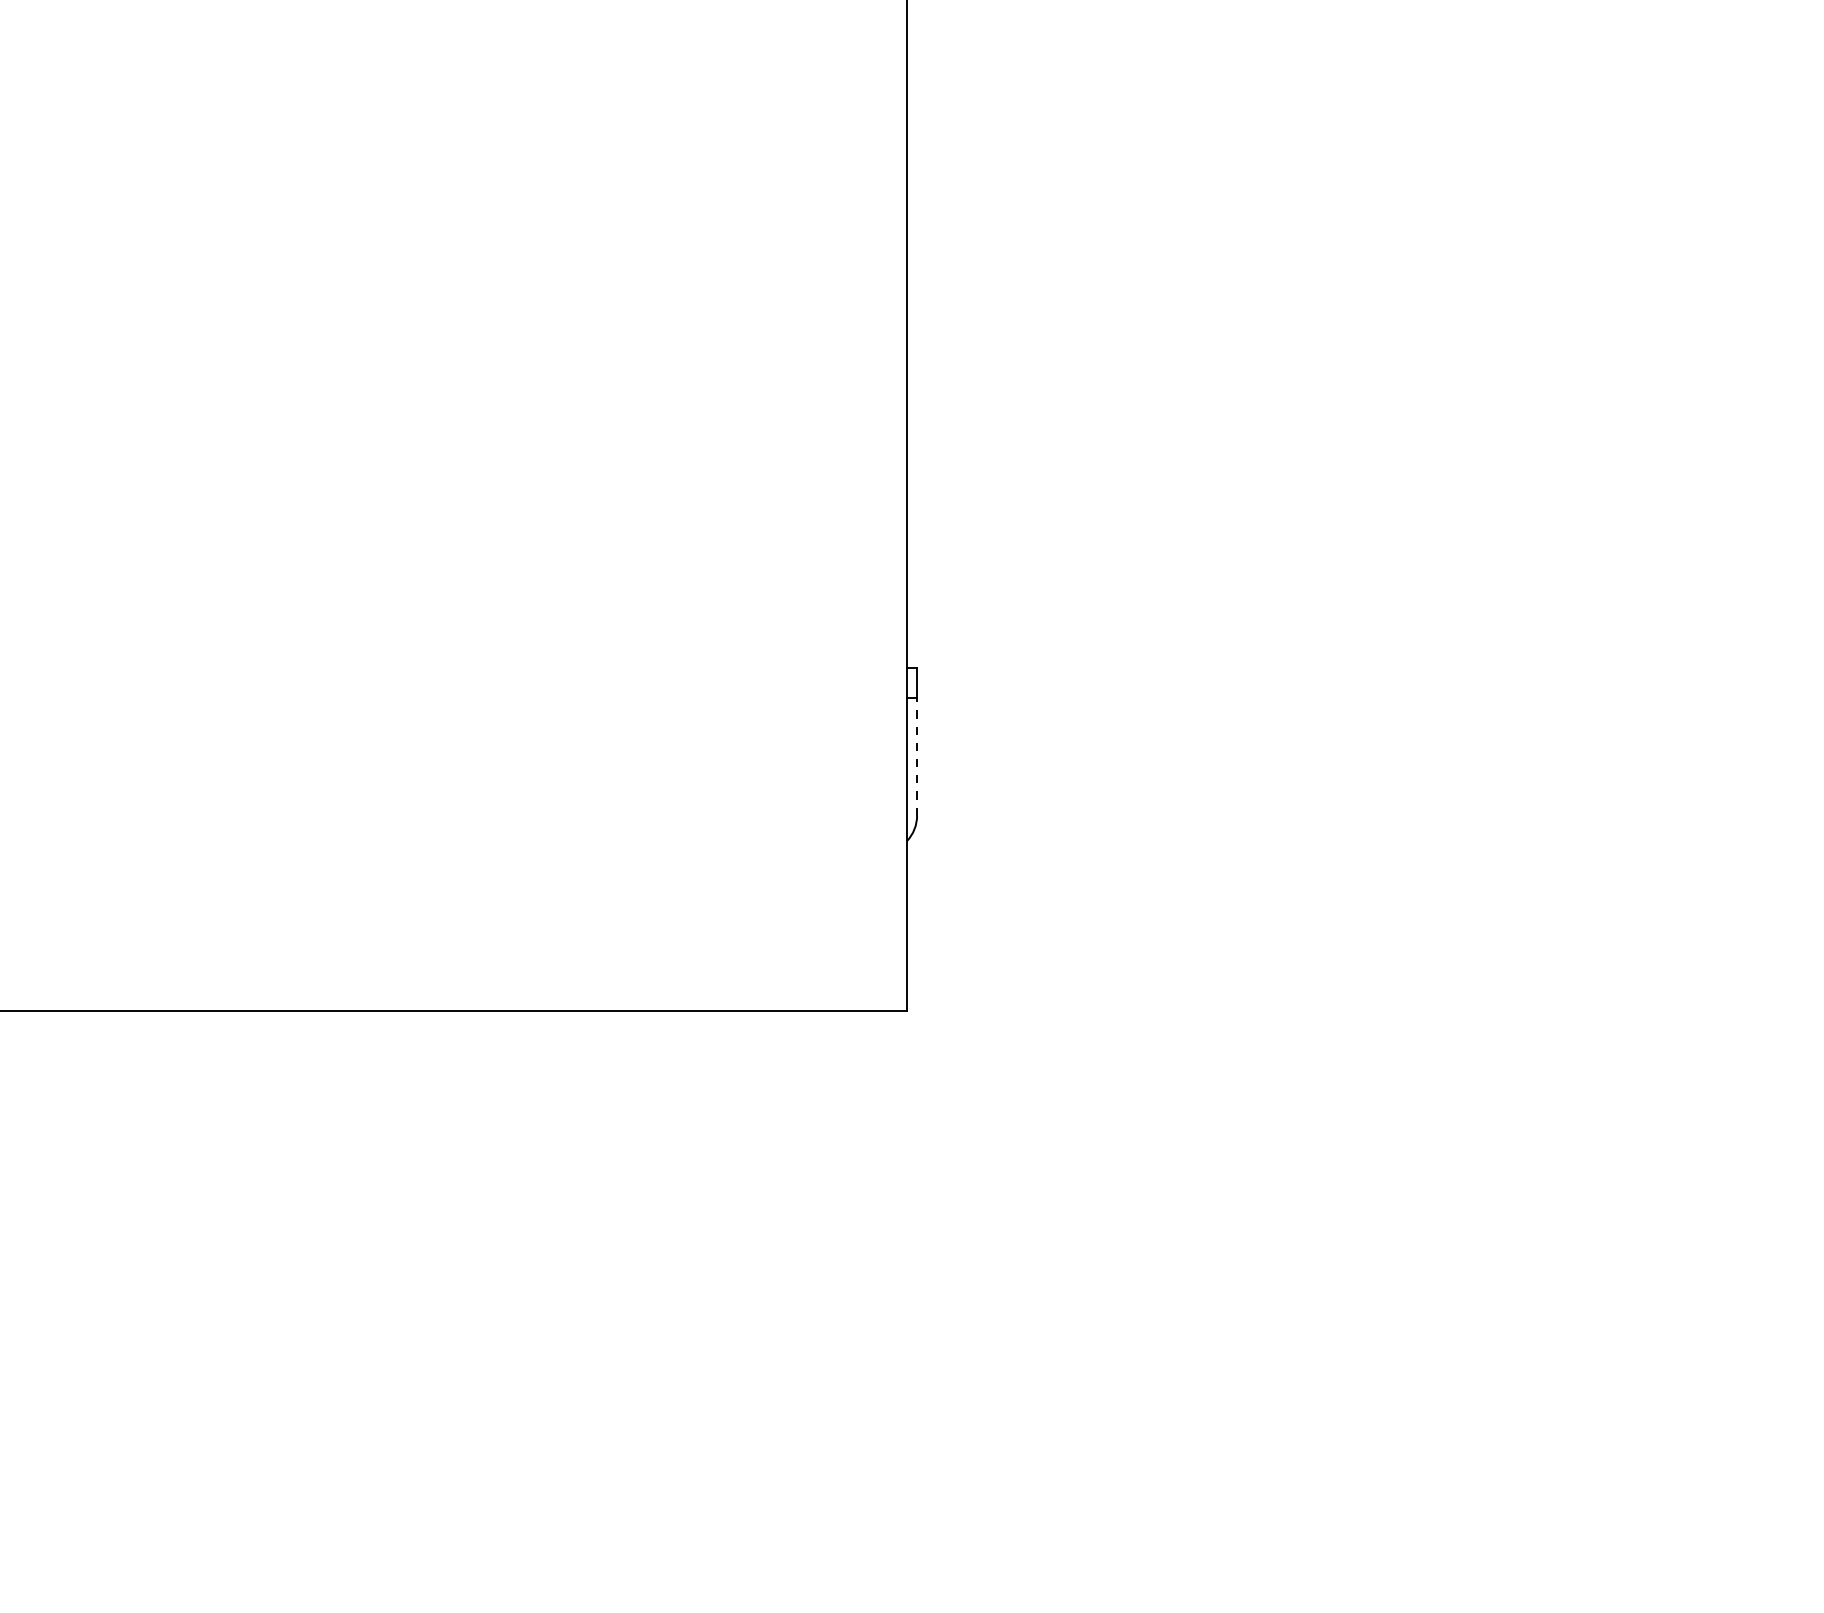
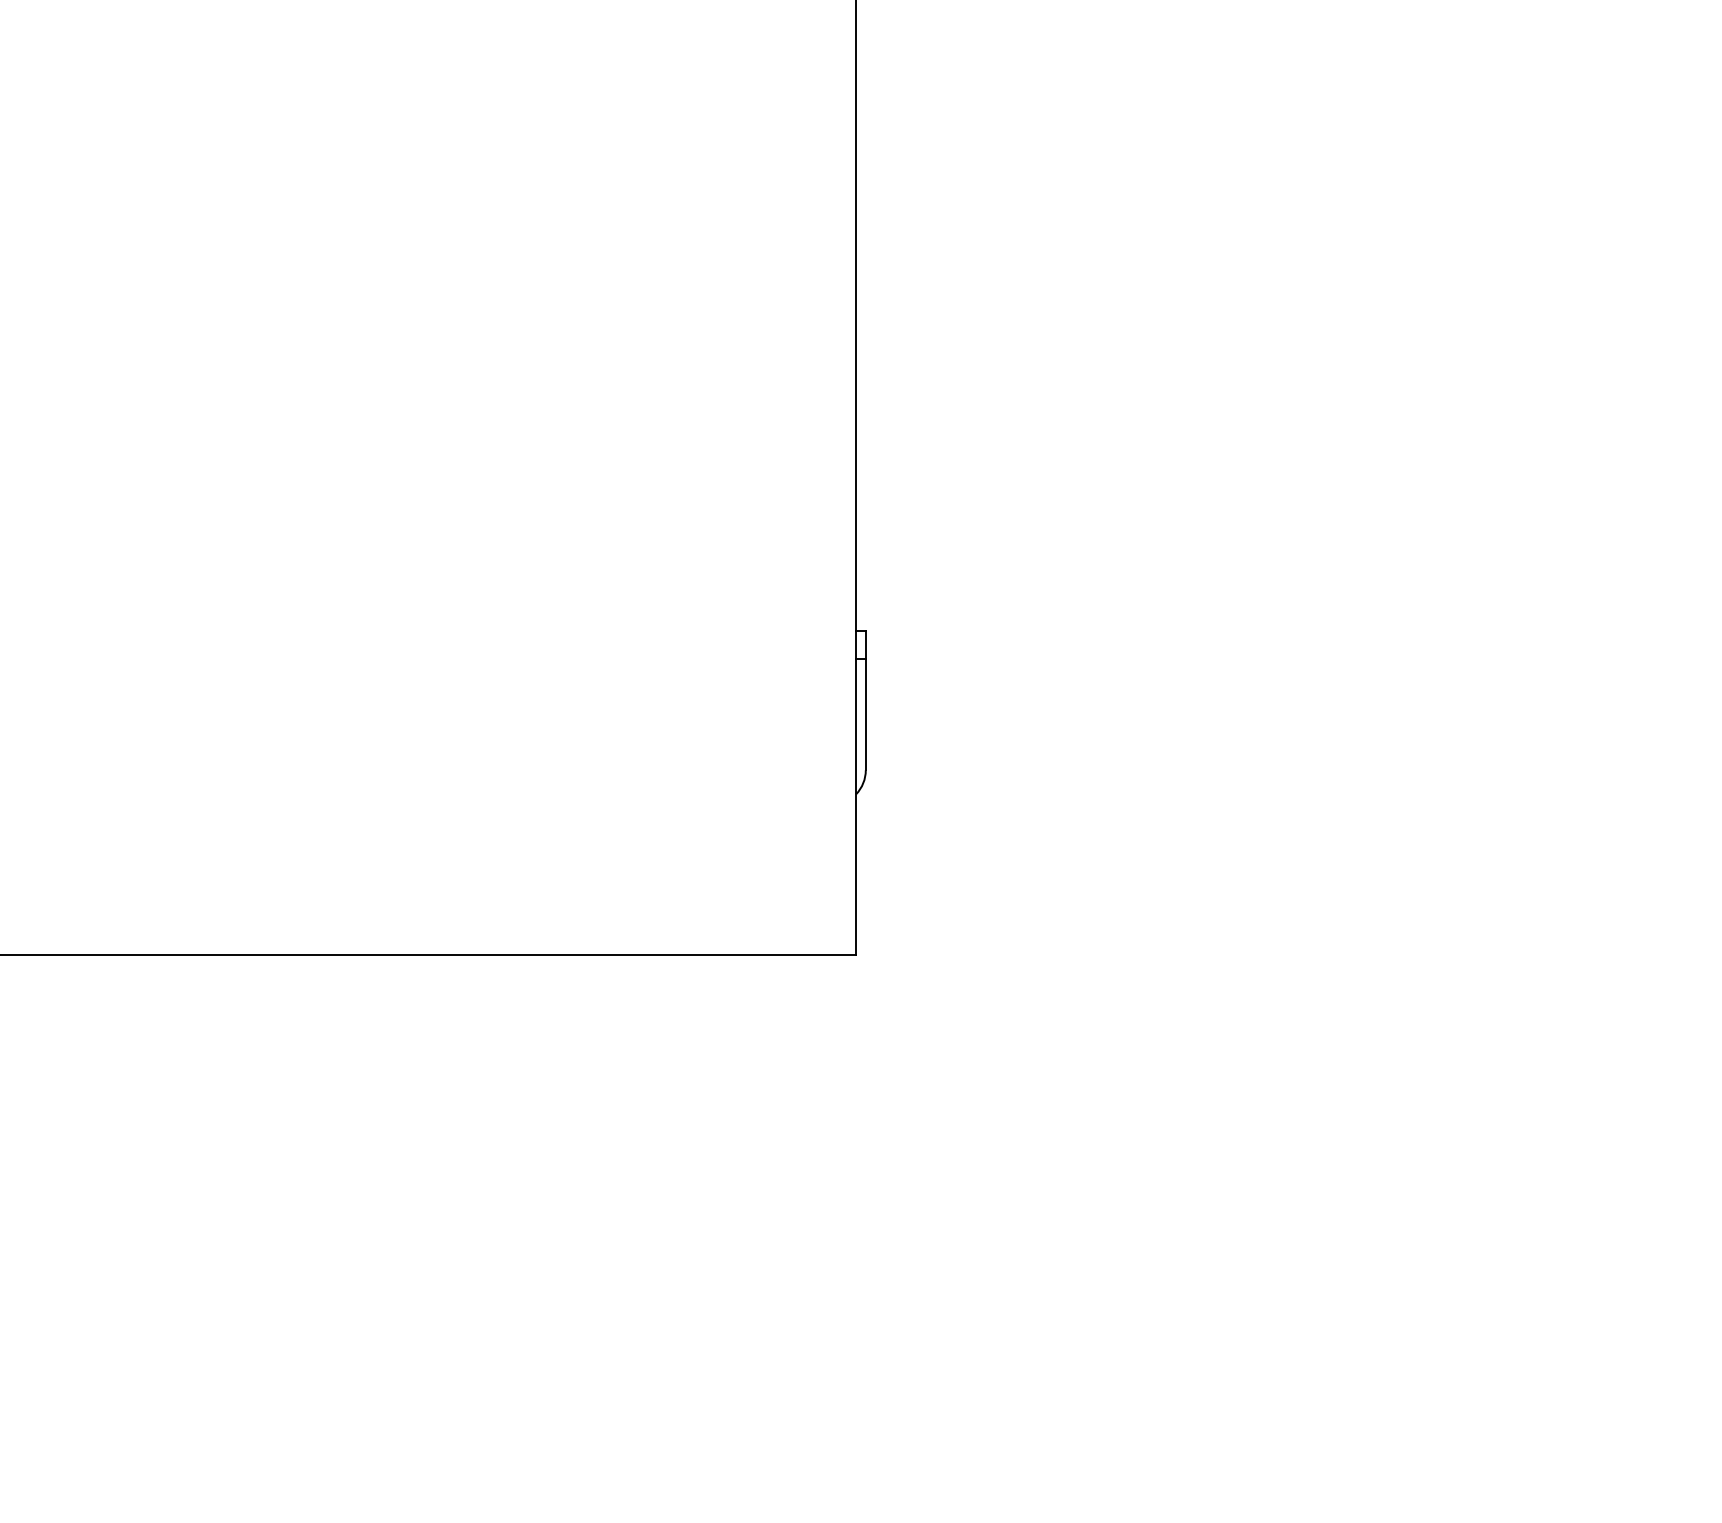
line: (916, 756) -> (865, 714), dashed -> solid

